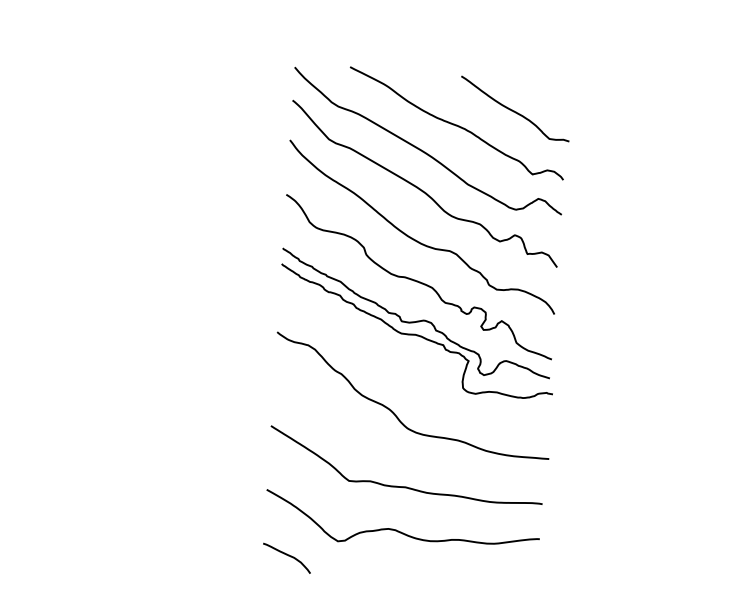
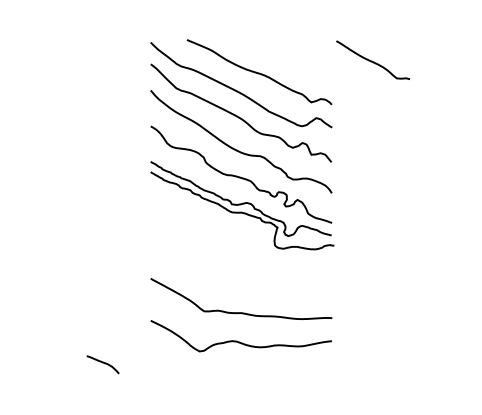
curve: (515, 110) -> (373, 61), moved
curve: (393, 410) -> (230, 263), removed
curve: (286, 556) -> (102, 363), moved

